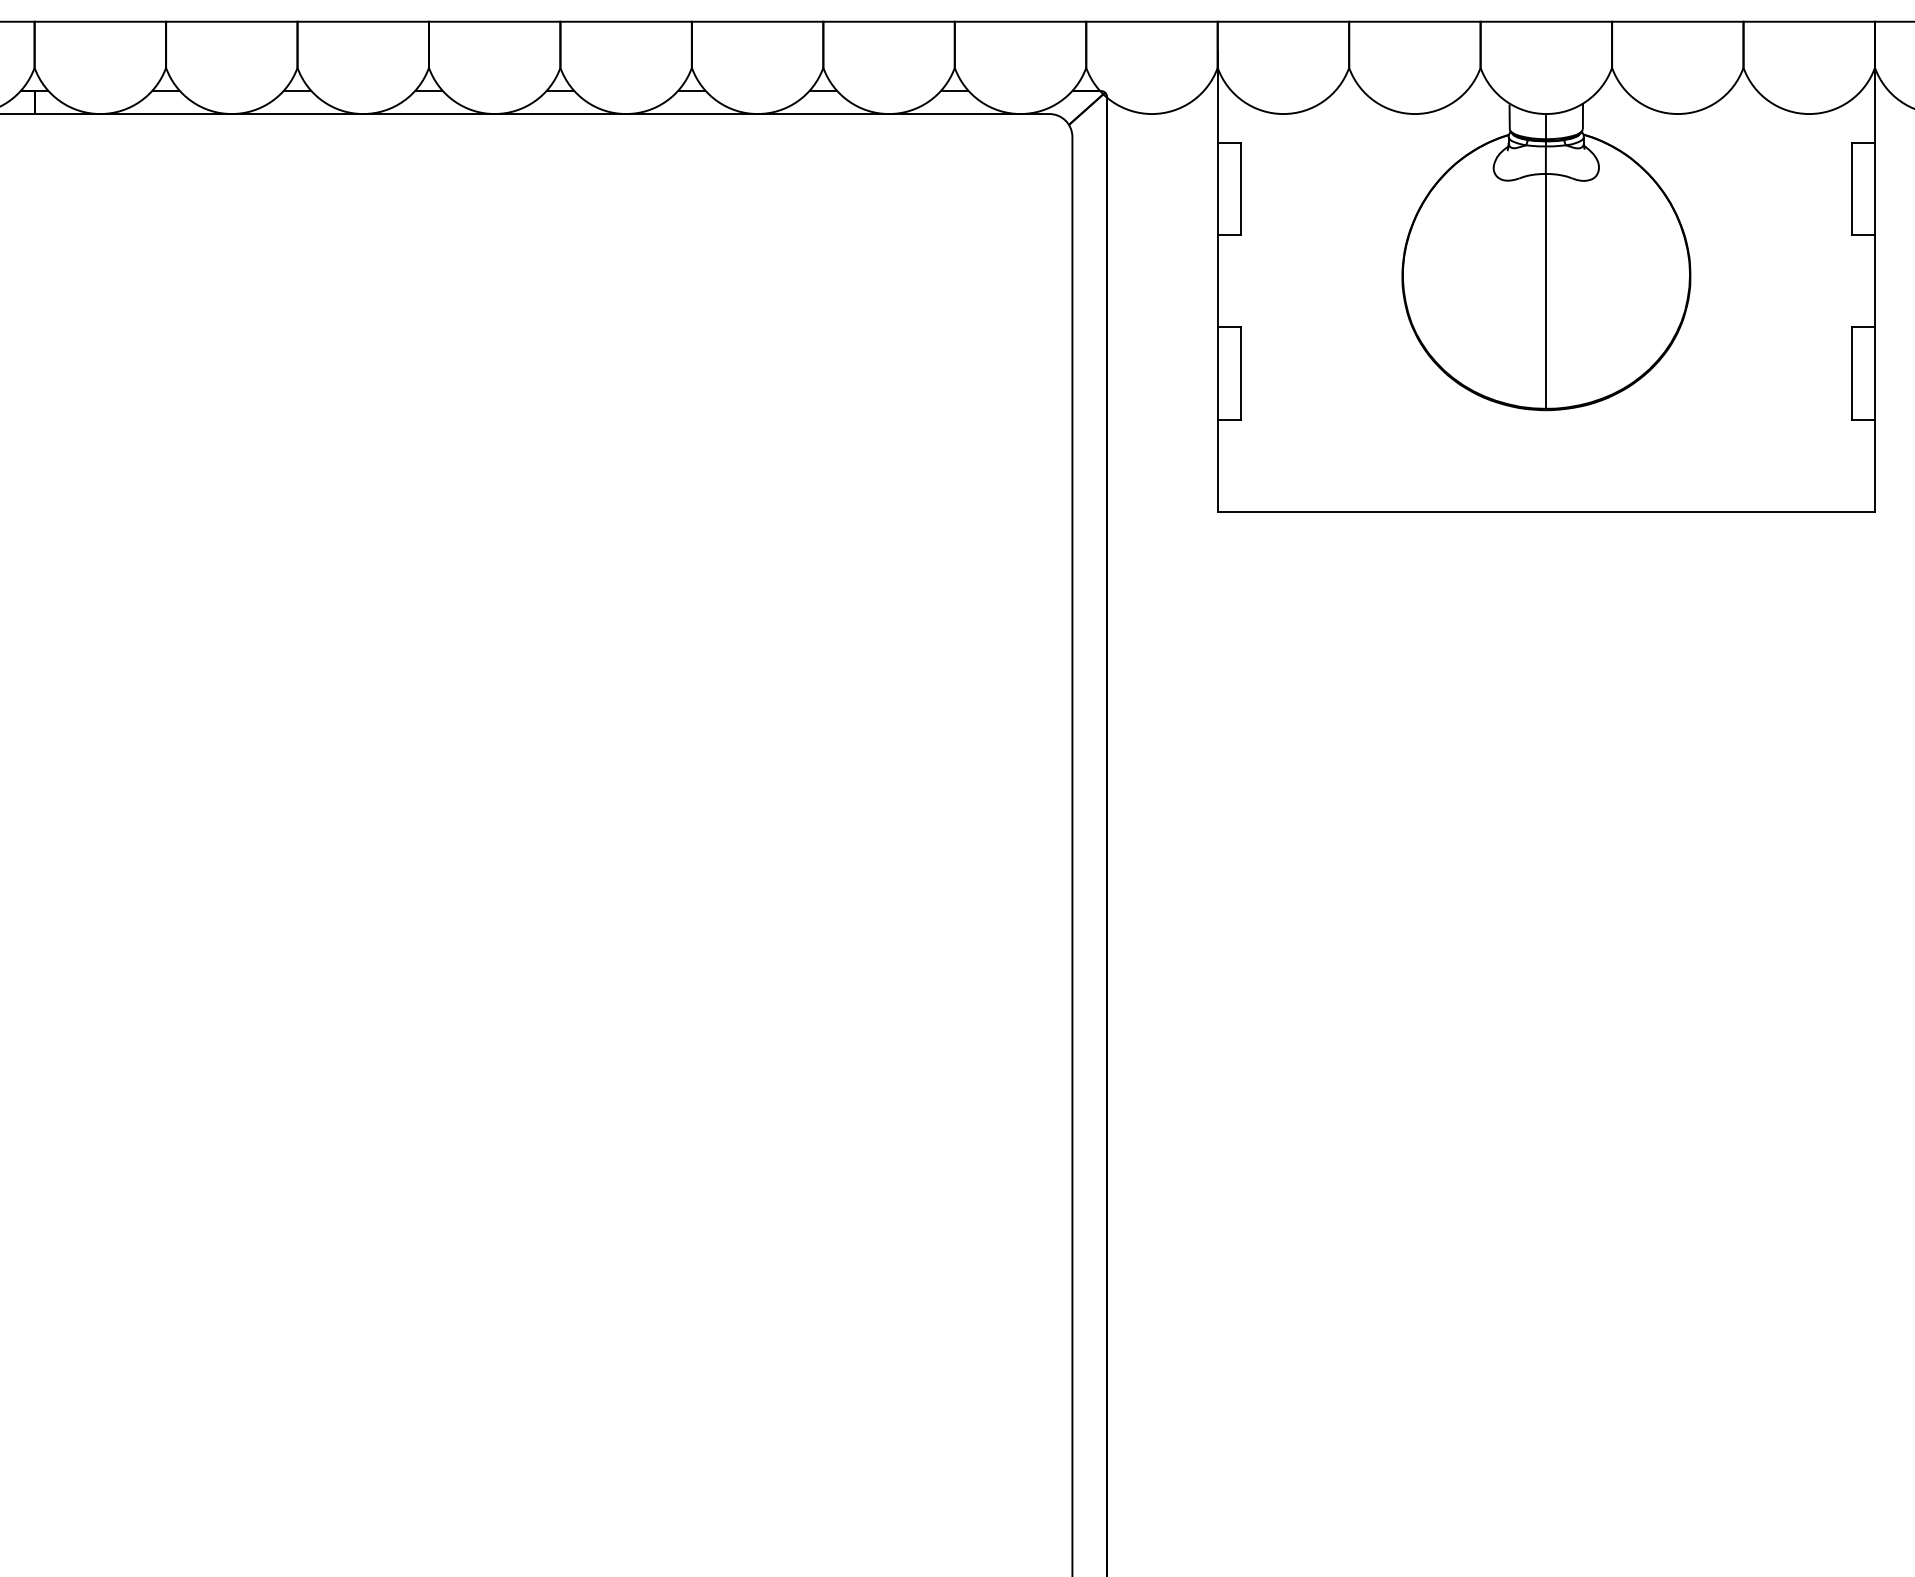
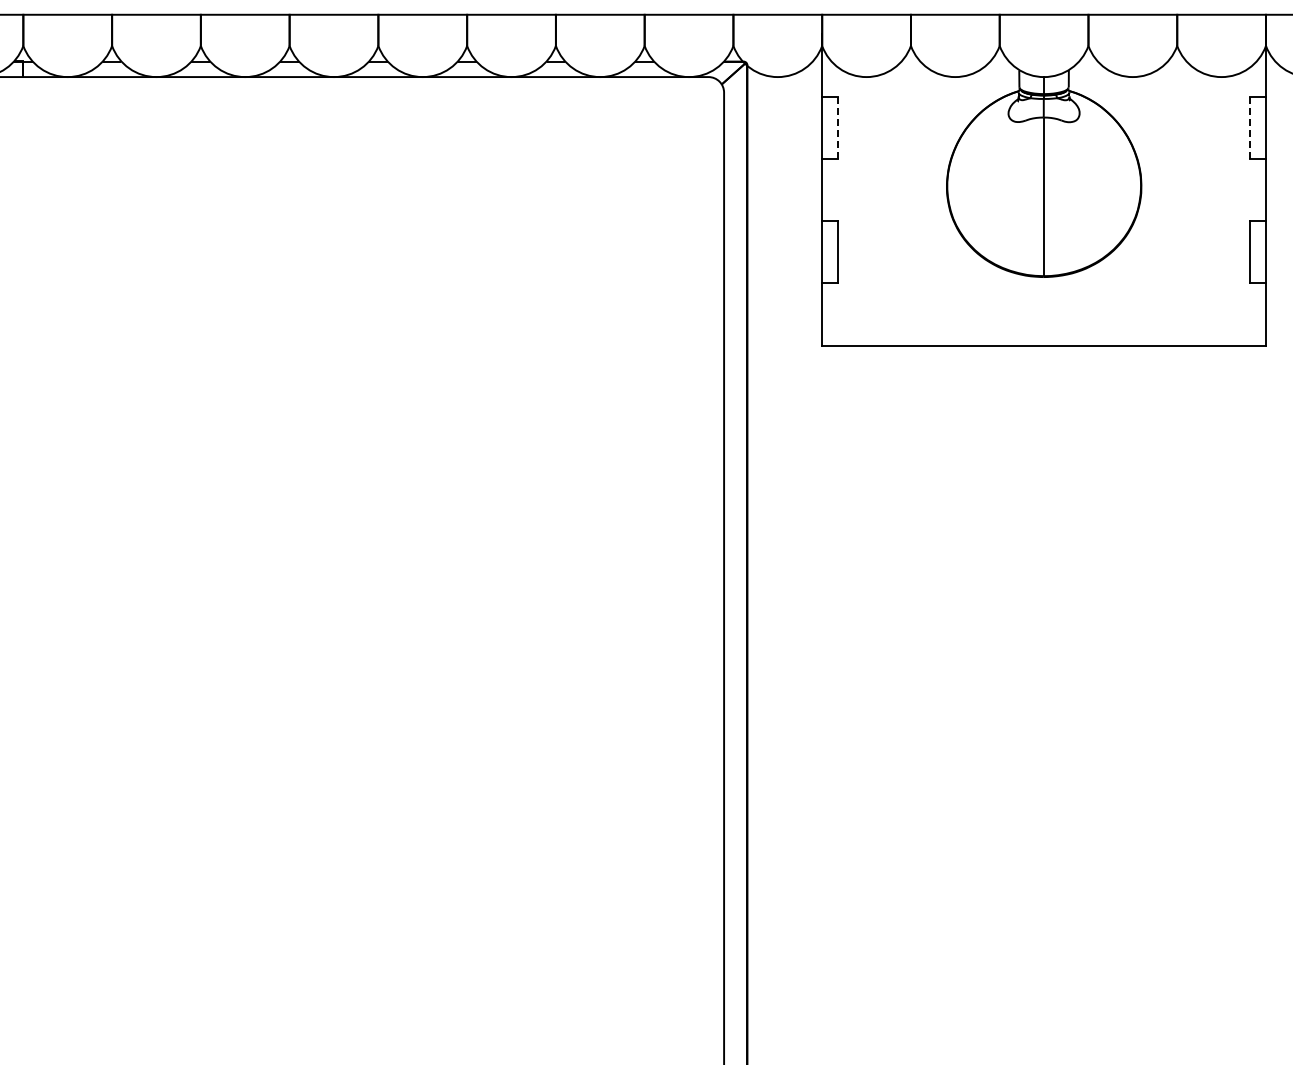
line: (1240, 190) -> (837, 128), solid -> dashed
line: (1852, 190) -> (1250, 128), solid -> dashed

